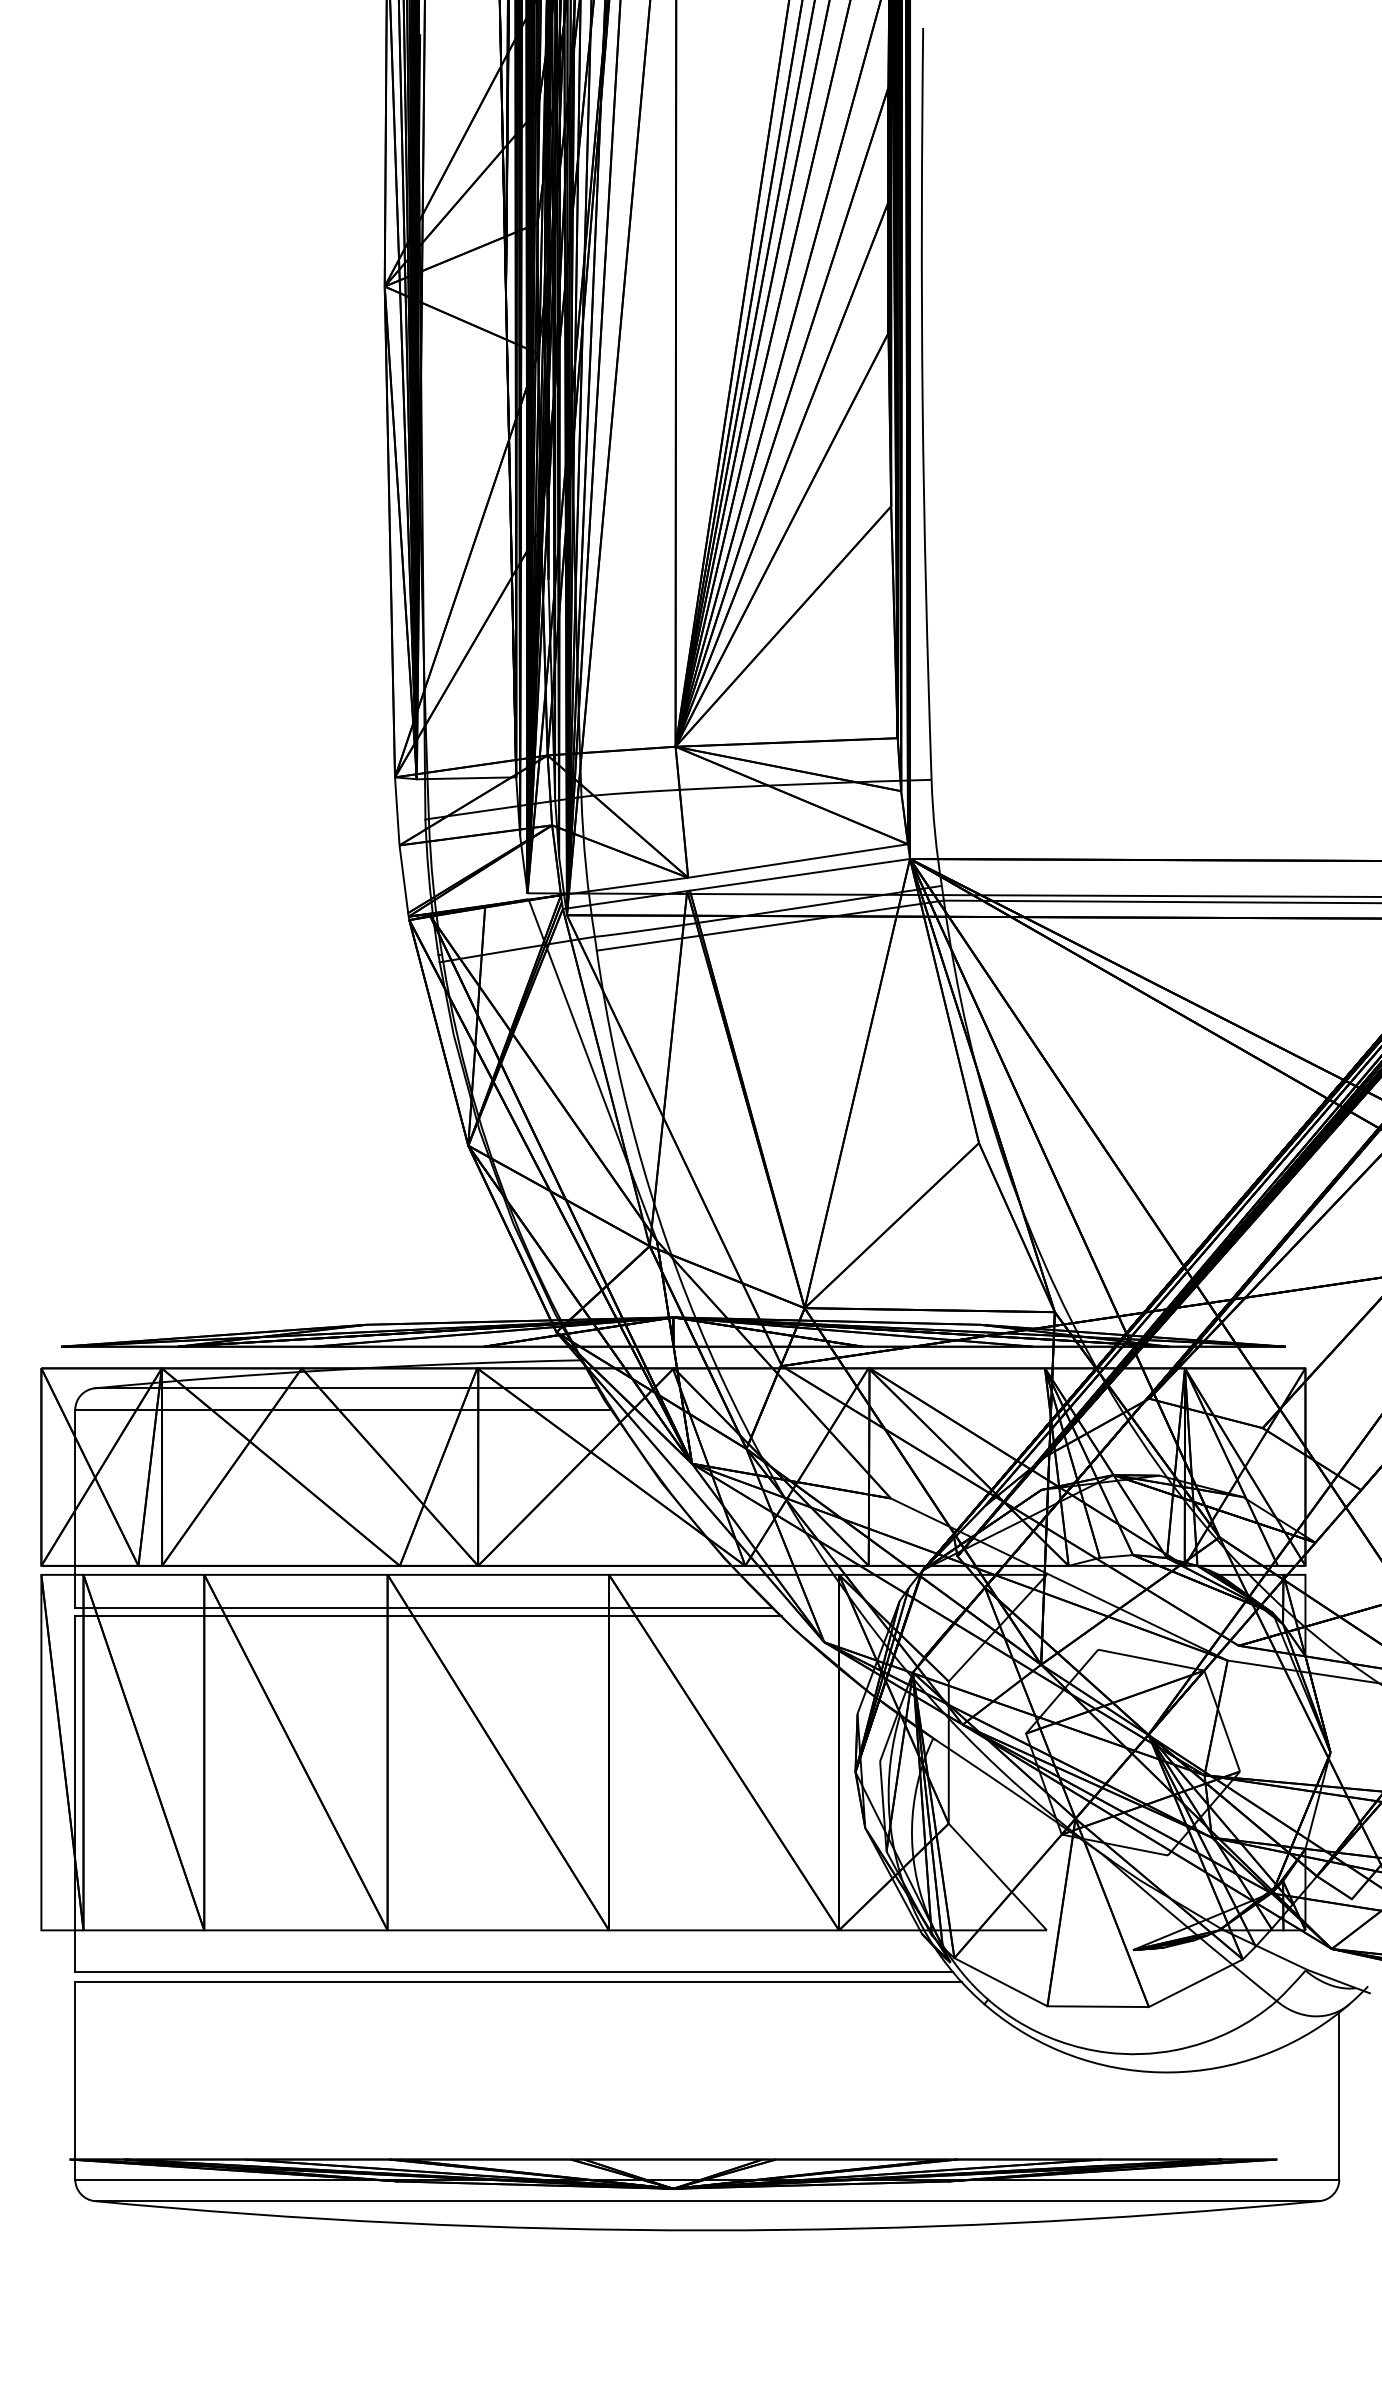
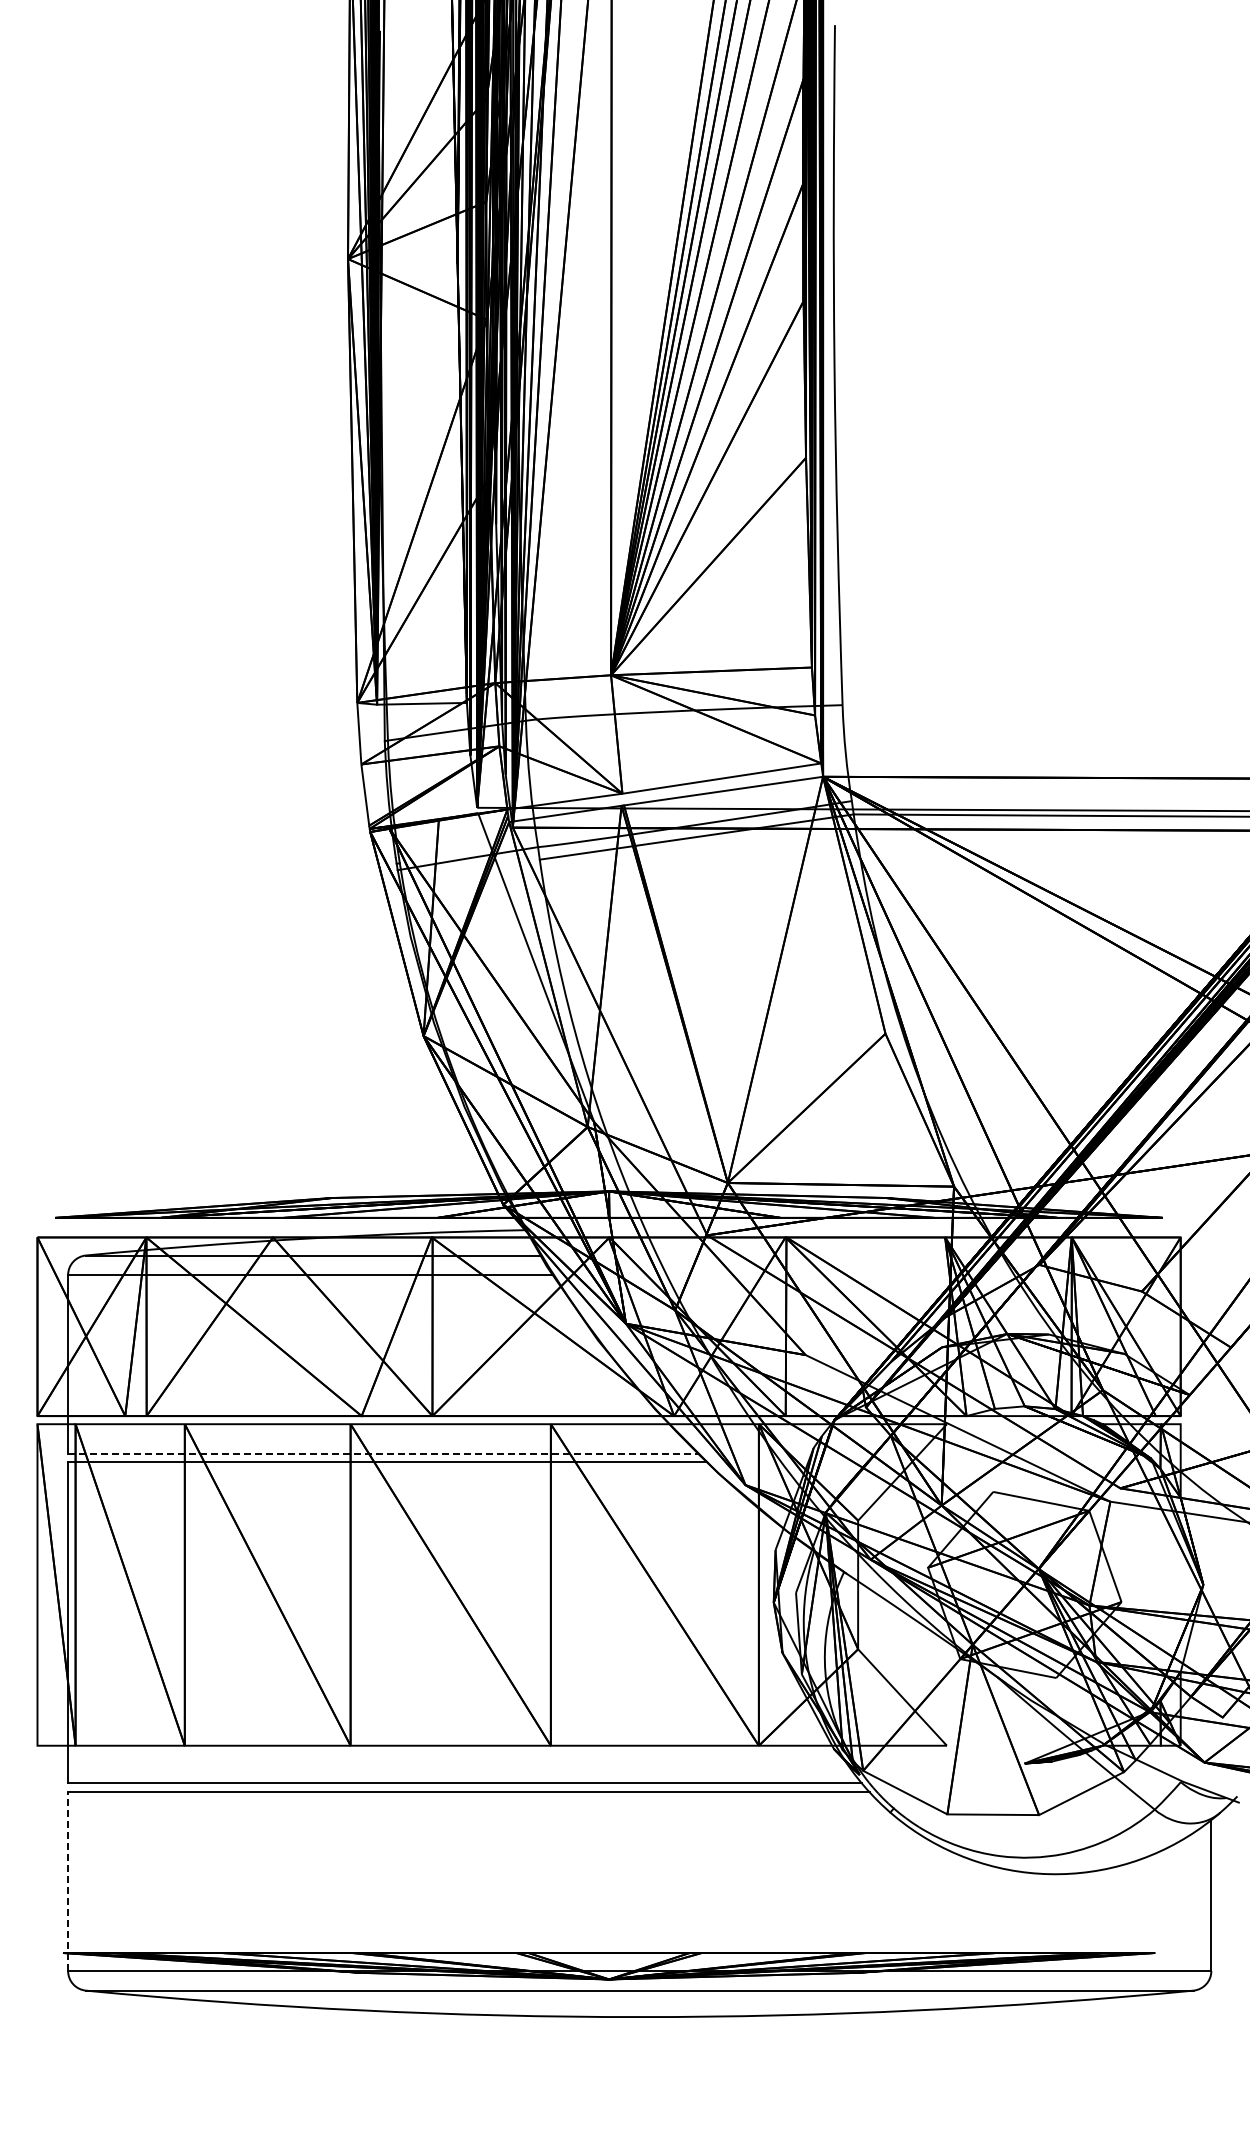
line: (425, 1607) -> (384, 1453), solid -> dashed
line: (75, 2080) -> (68, 1881), solid -> dashed

